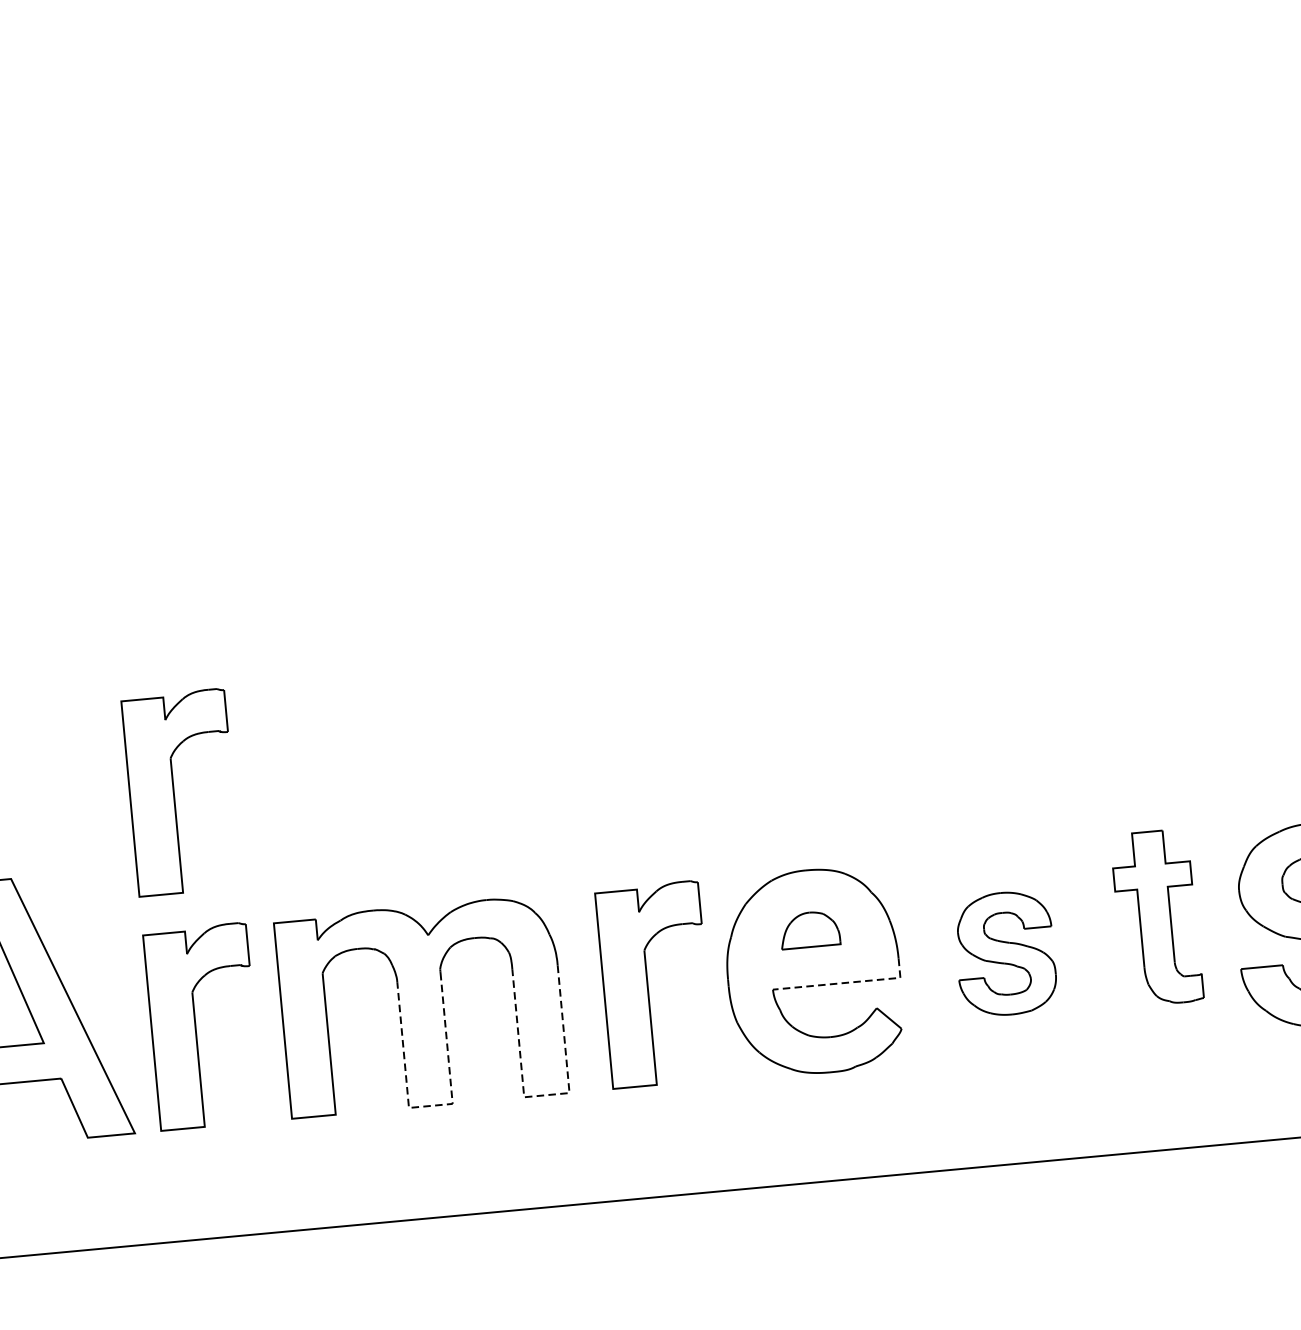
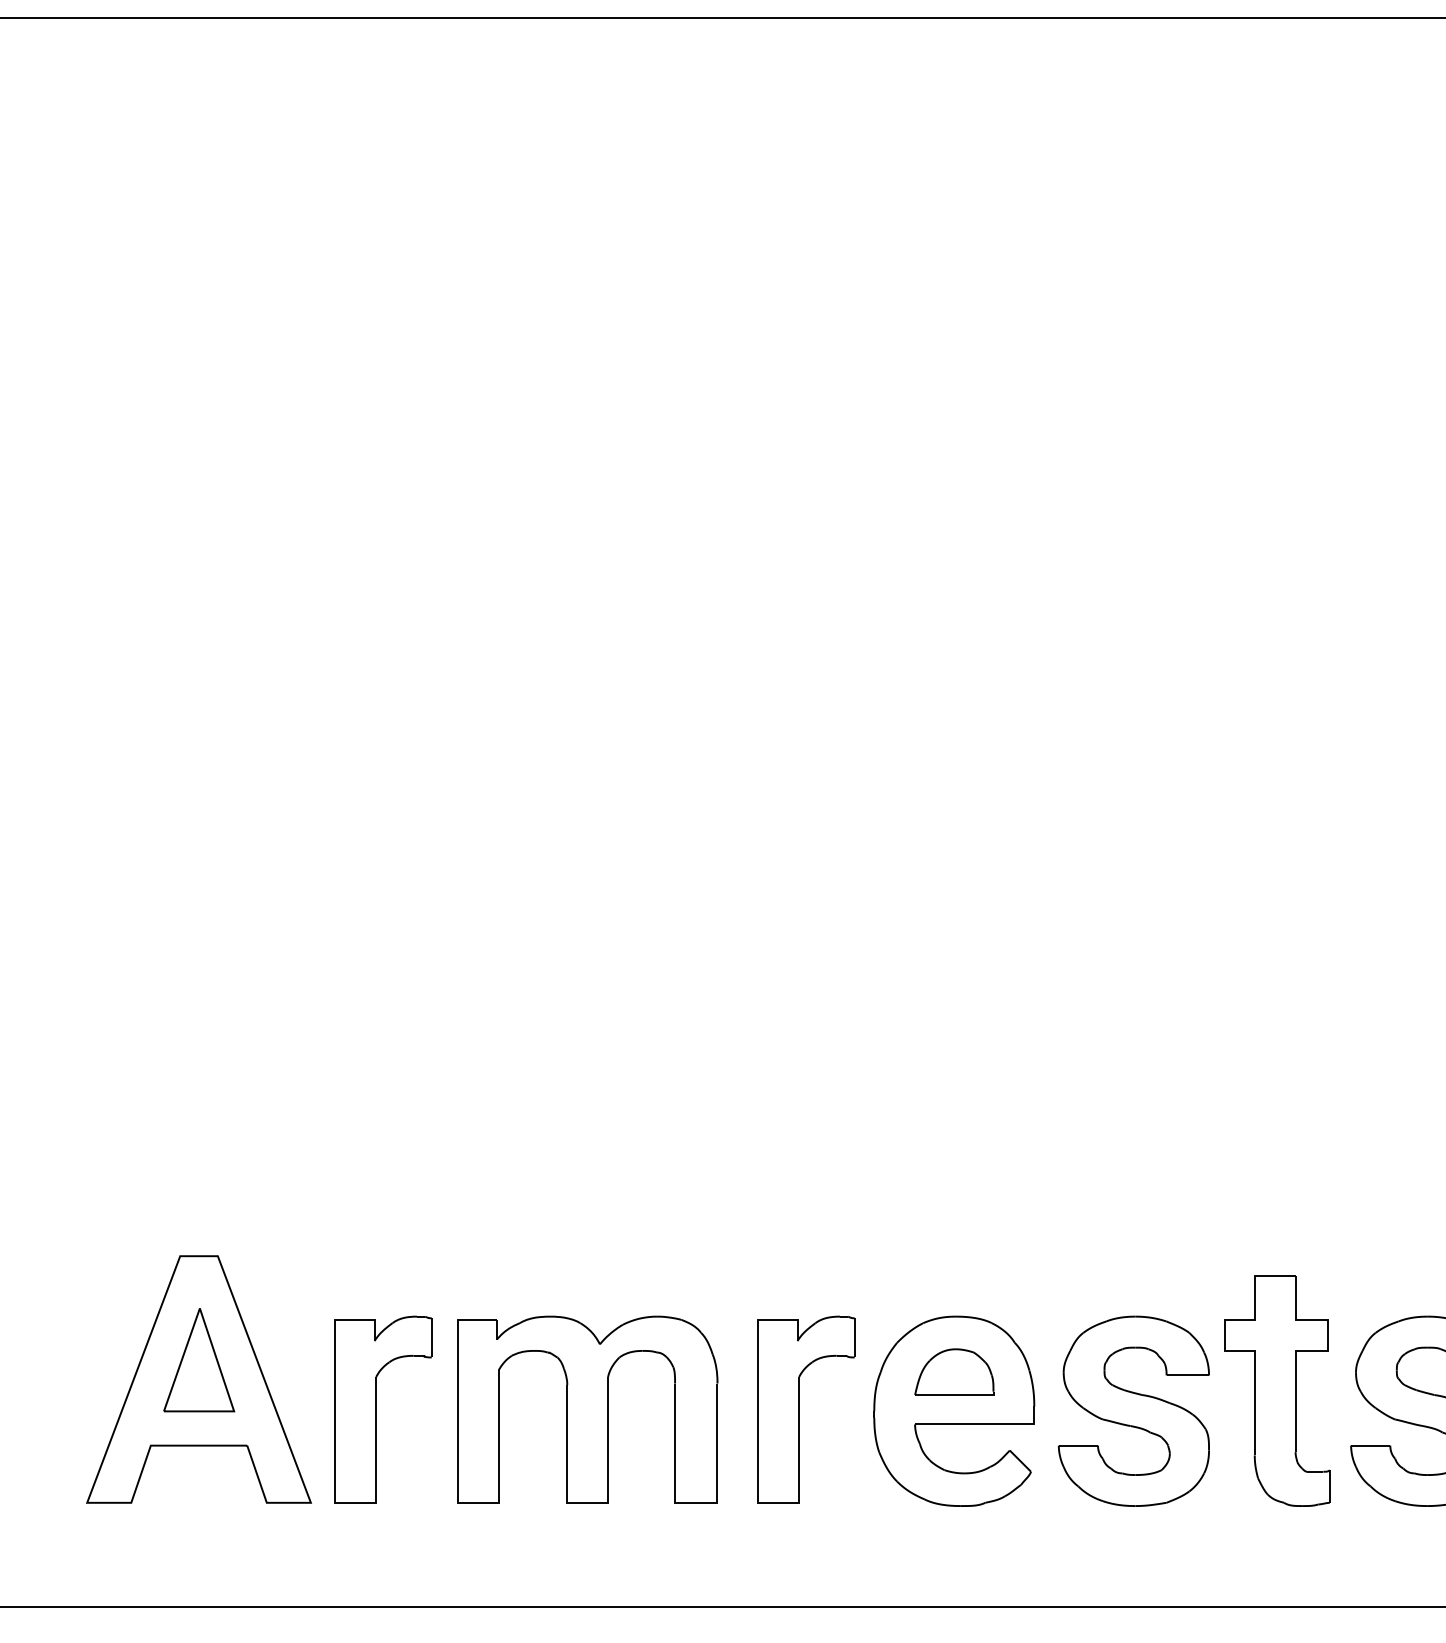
part: (174, 793) -> (376, 1190), removed
part: (1156, 917) -> (1277, 1390), size x1.43
part: (809, 929) -> (954, 1371), size x1.43
part: (1005, 953) -> (1133, 1410), size x1.67
line: (846, 982) -> (983, 1424), dashed -> solid
line: (546, 1094) -> (695, 1502), dashed -> solid
line: (433, 1105) -> (590, 1502), dashed -> solid

